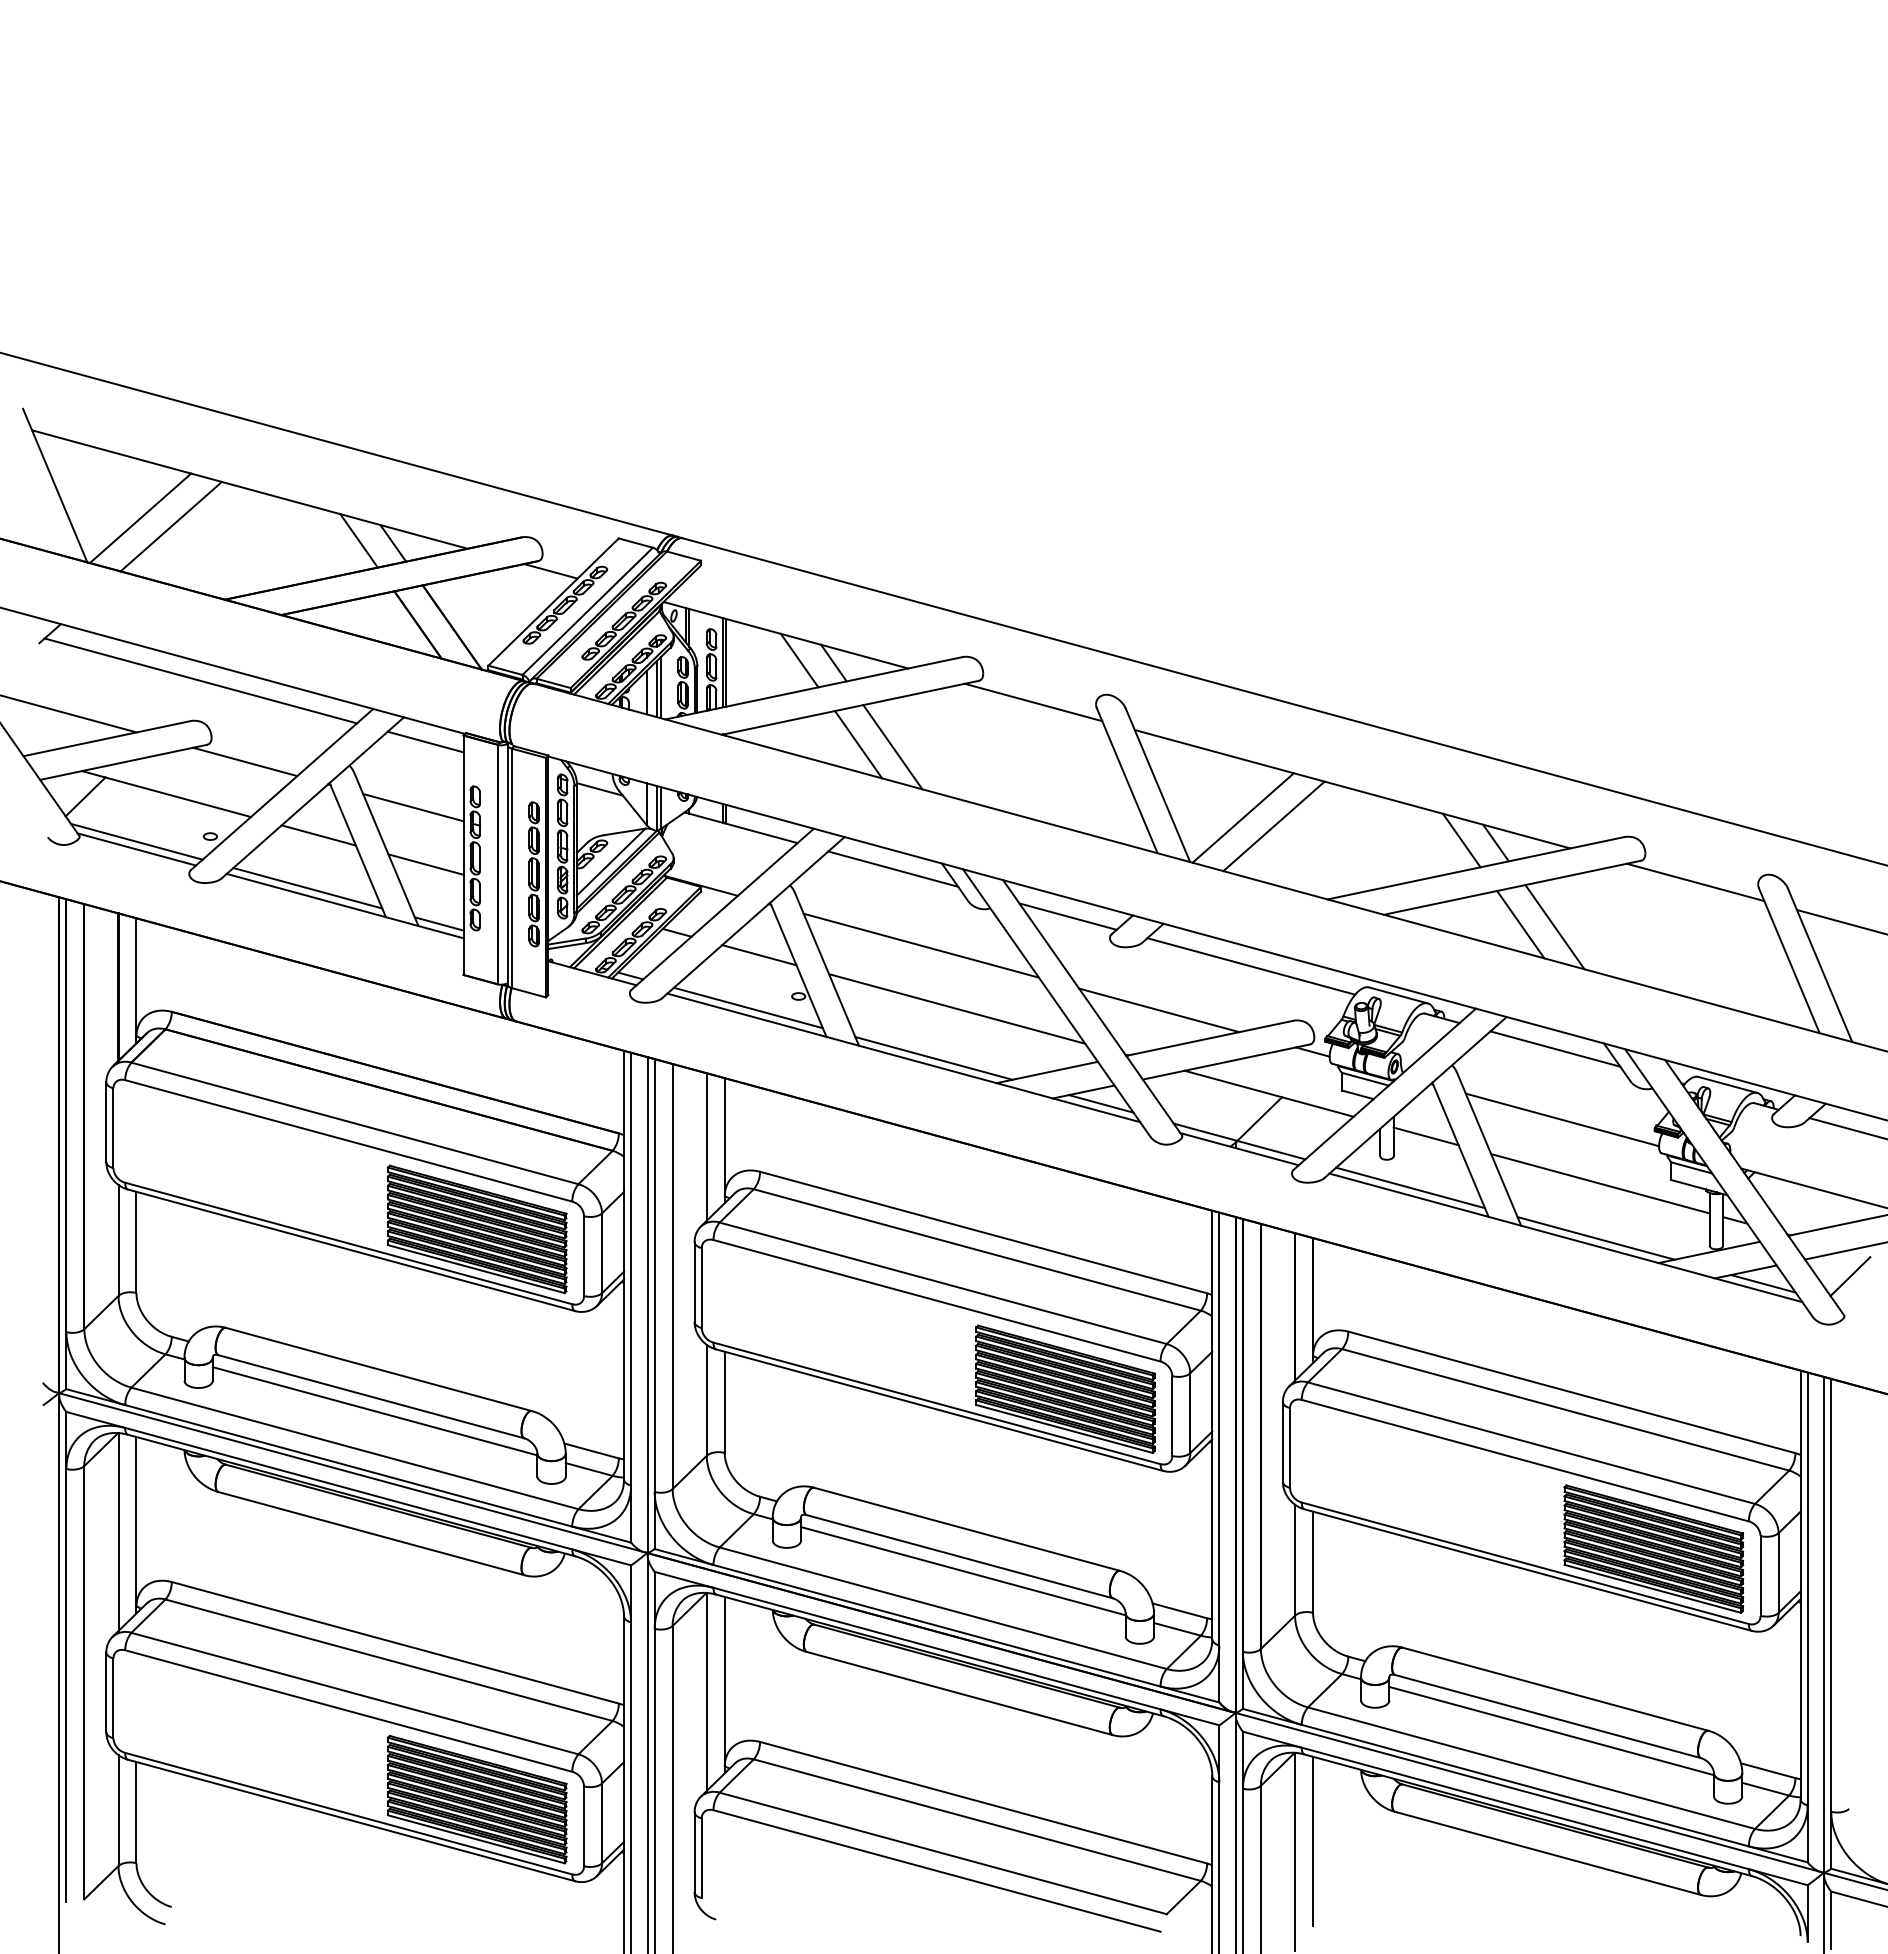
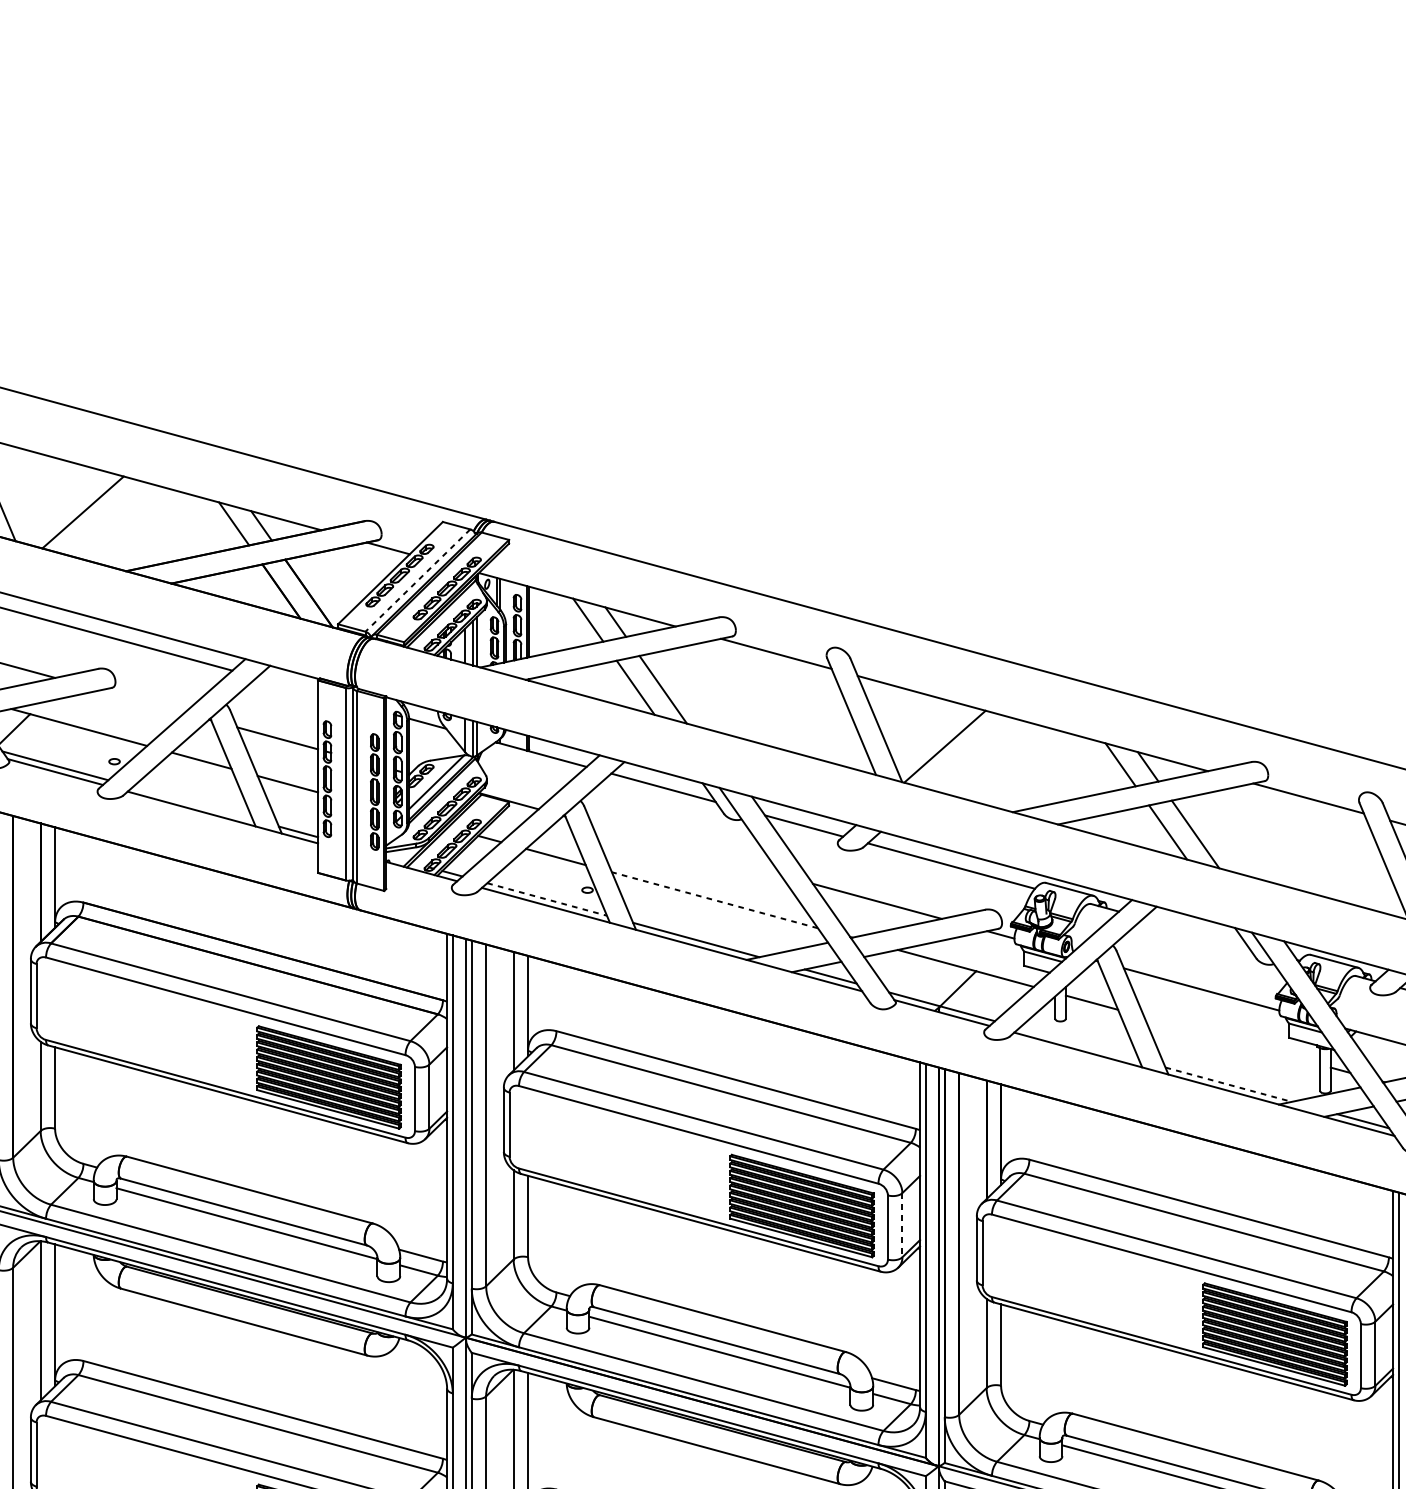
line: (140, 518) -> (58, 505), removed
line: (587, 611) -> (417, 580), solid -> dashed
line: (425, 741) -> (287, 685), removed
line: (245, 761) -> (142, 701), removed
line: (1273, 826) -> (969, 753), removed
line: (307, 888) -> (192, 803), removed
line: (920, 945) -> (685, 849), removed
line: (748, 1008) -> (547, 899), solid -> dashed
line: (957, 1008) -> (715, 899), solid -> dashed
line: (1555, 1048) -> (1196, 932), removed
line: (1600, 1183) -> (1232, 1040), removed
line: (1410, 1187) -> (1079, 1043), removed
line: (1596, 1238) -> (1228, 1084), solid -> dashed
line: (1190, 1413) -> (902, 1225), solid -> dashed

